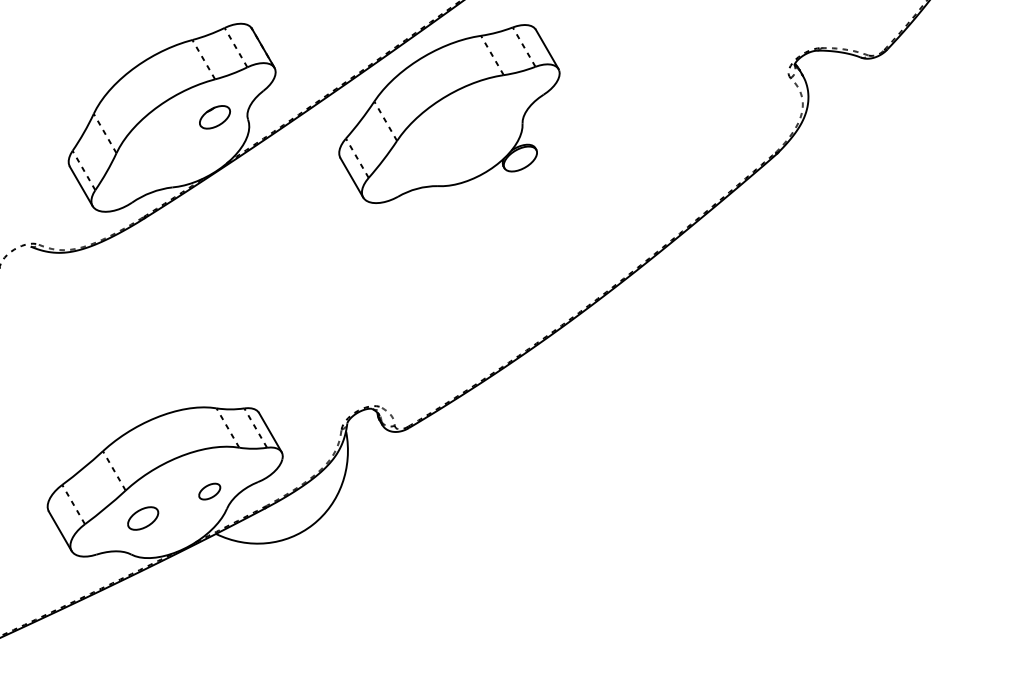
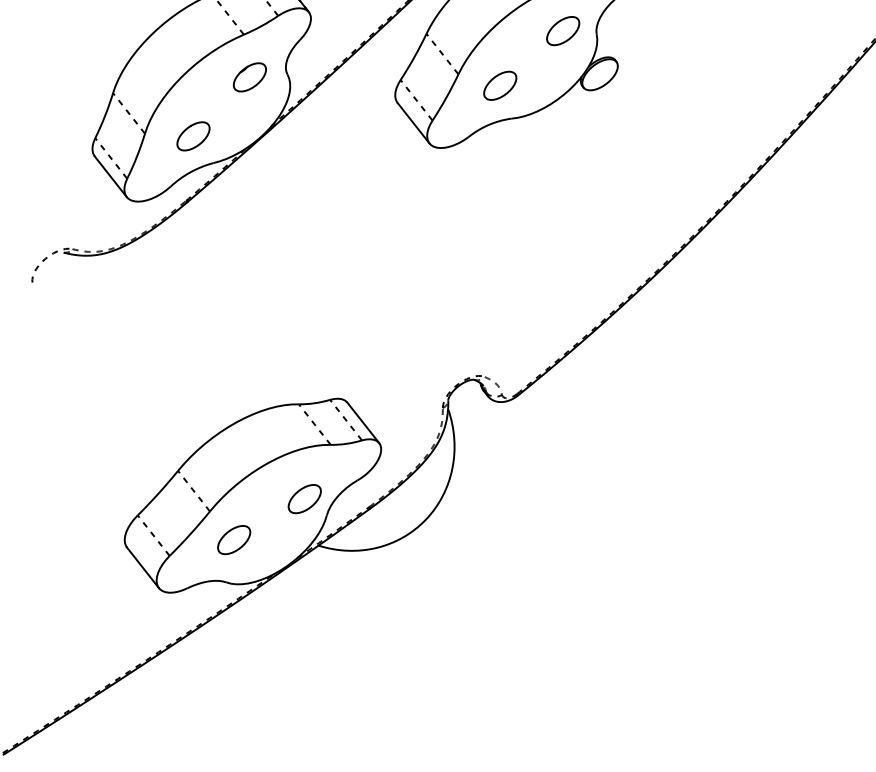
part: (493, 116) -> (562, 31), added
part: (432, 156) -> (500, 86), added
part: (158, 161) -> (193, 136), added
part: (209, 491) -> (304, 498), size x1.43

